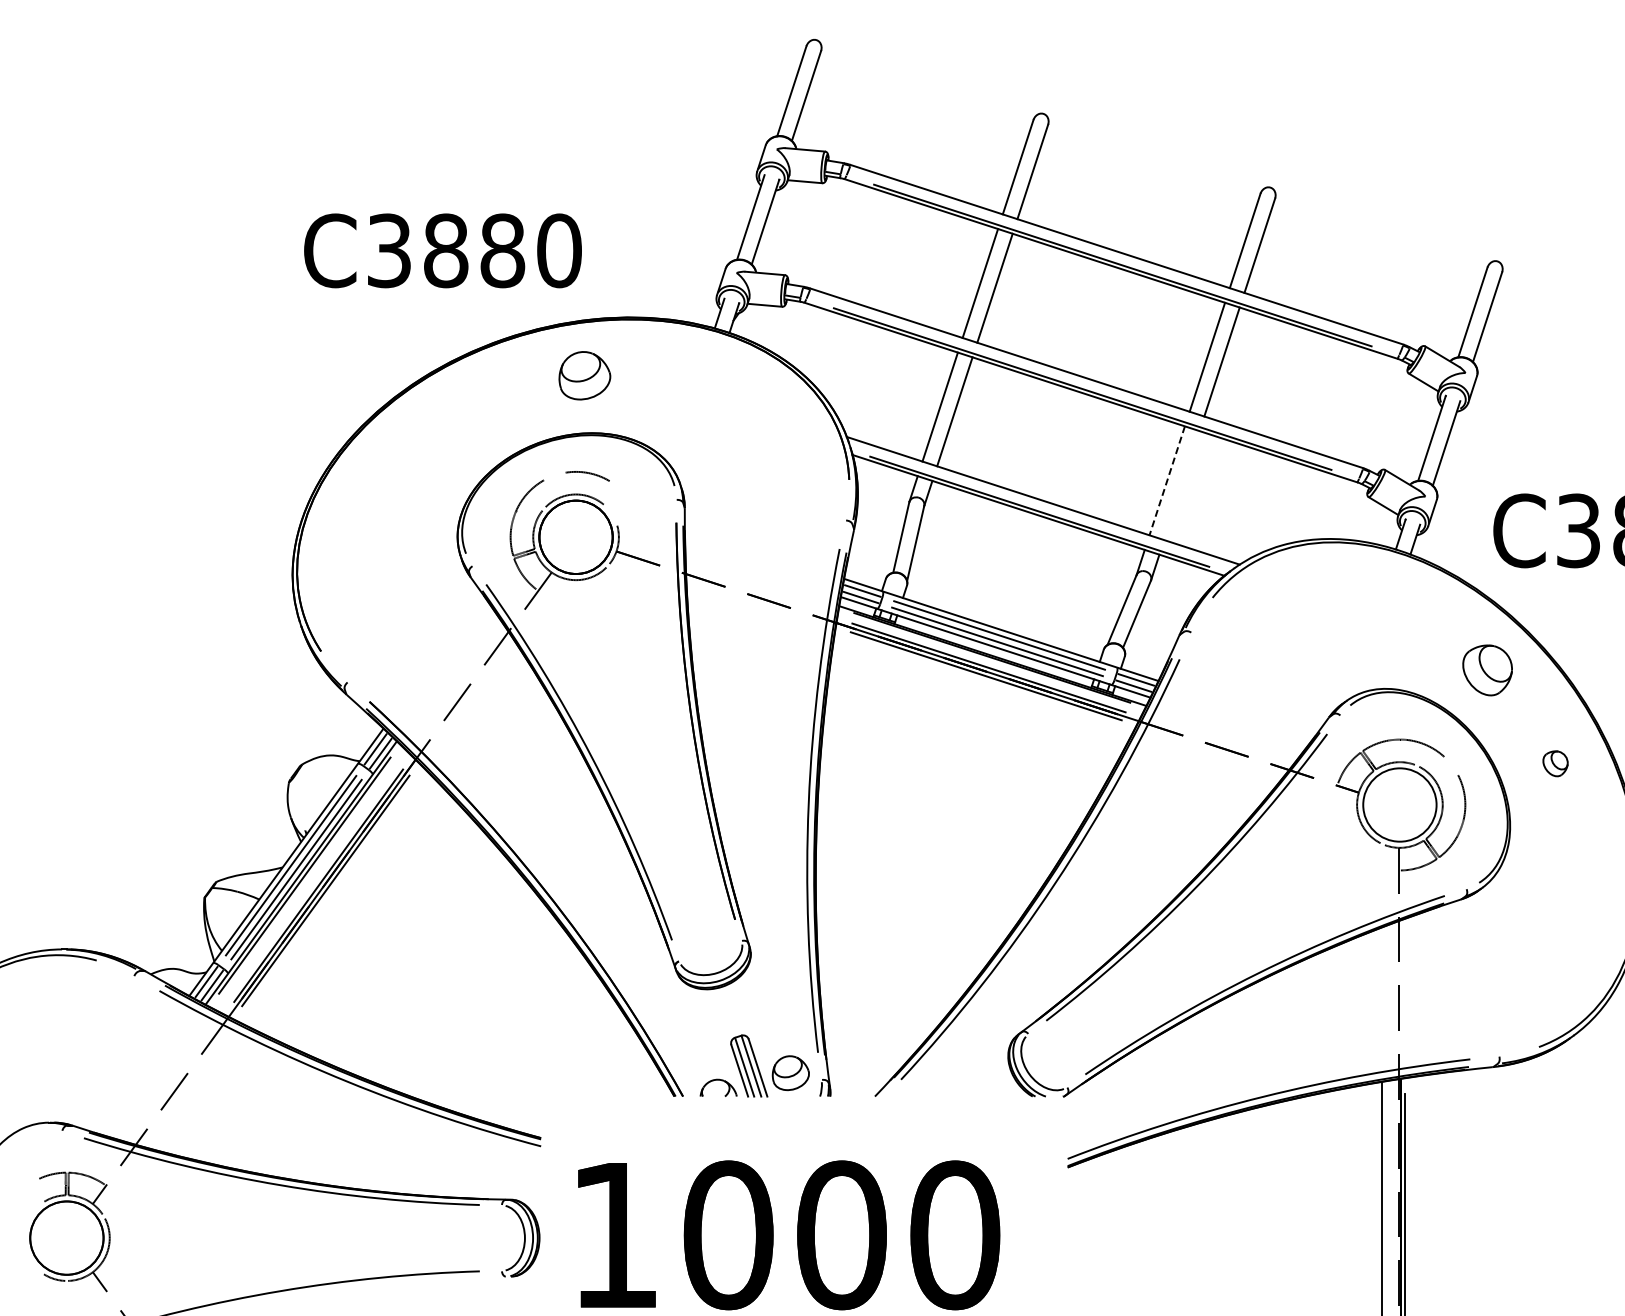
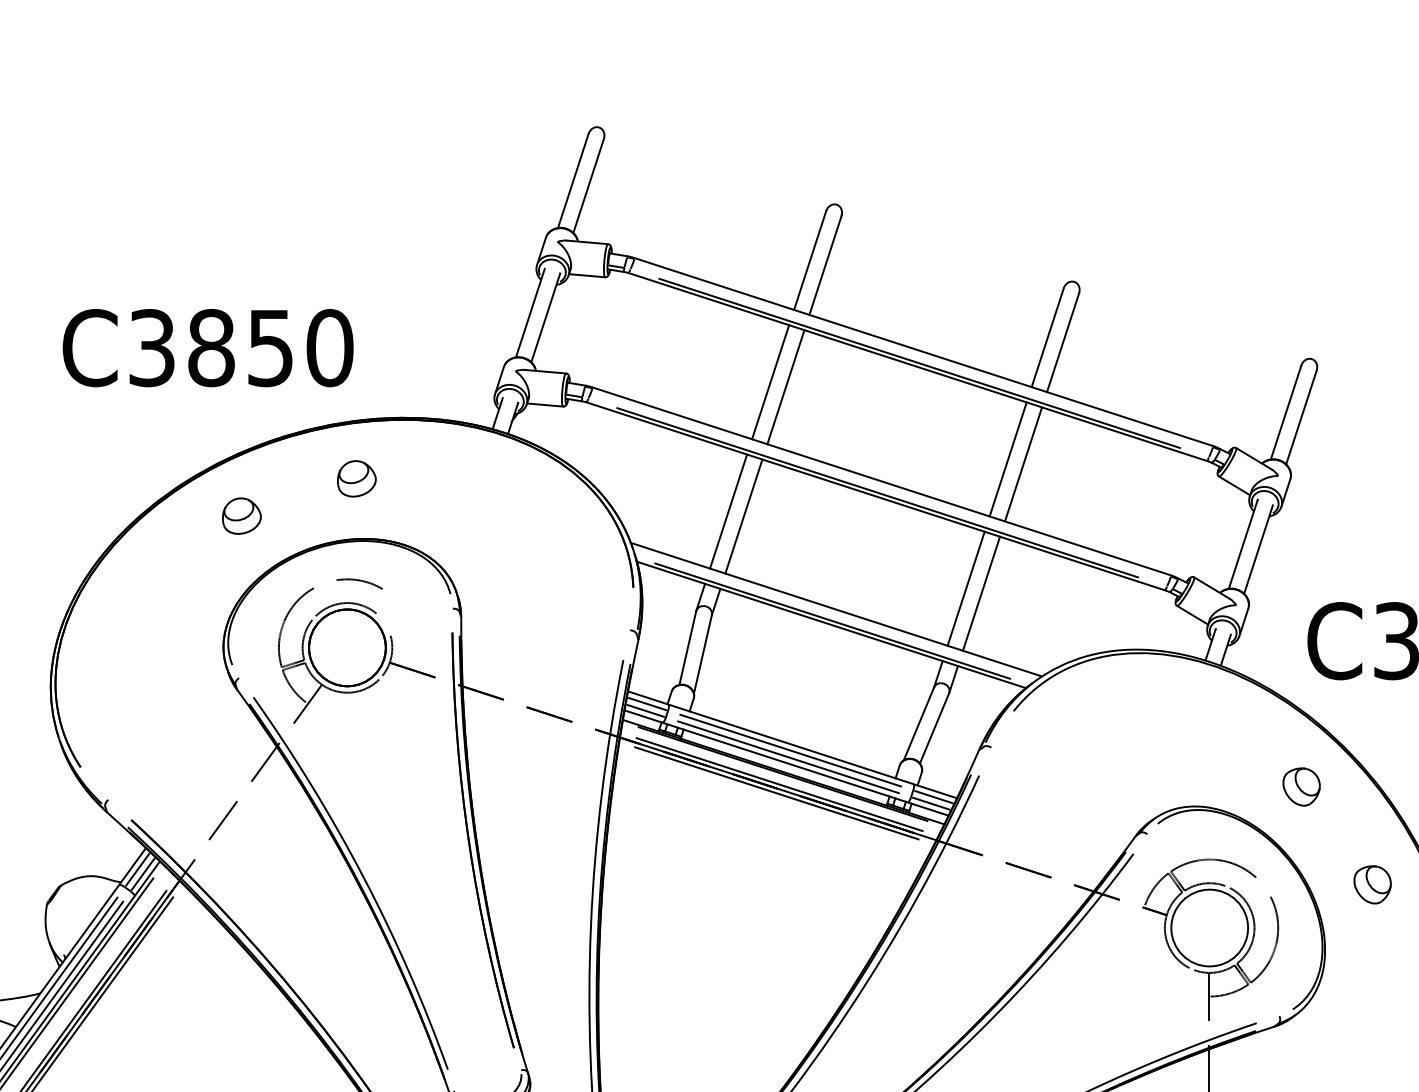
text: (502, 250) -> (270, 347), C3880 -> C3850
part: (585, 375) -> (357, 478), size x0.71
part: (475, 411) -> (242, 516), added
line: (1167, 481) -> (966, 589), dashed -> solid
line: (1181, 485) -> (981, 593), added
part: (1487, 669) -> (1301, 786), size x0.71
part: (1555, 763) -> (1372, 884), size x1.43

